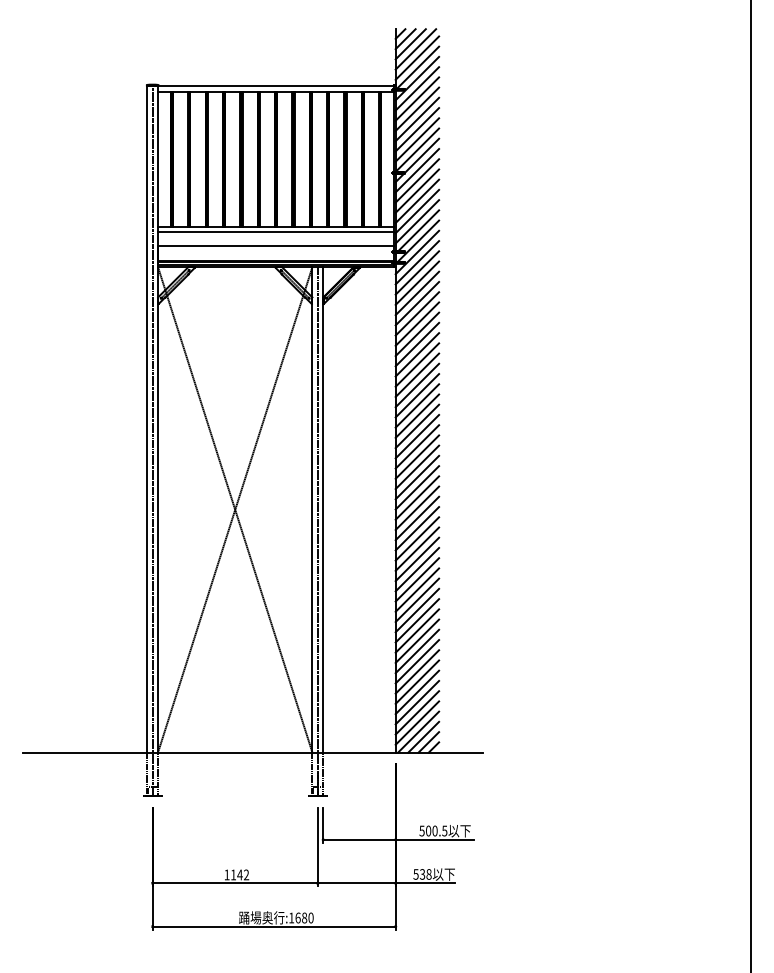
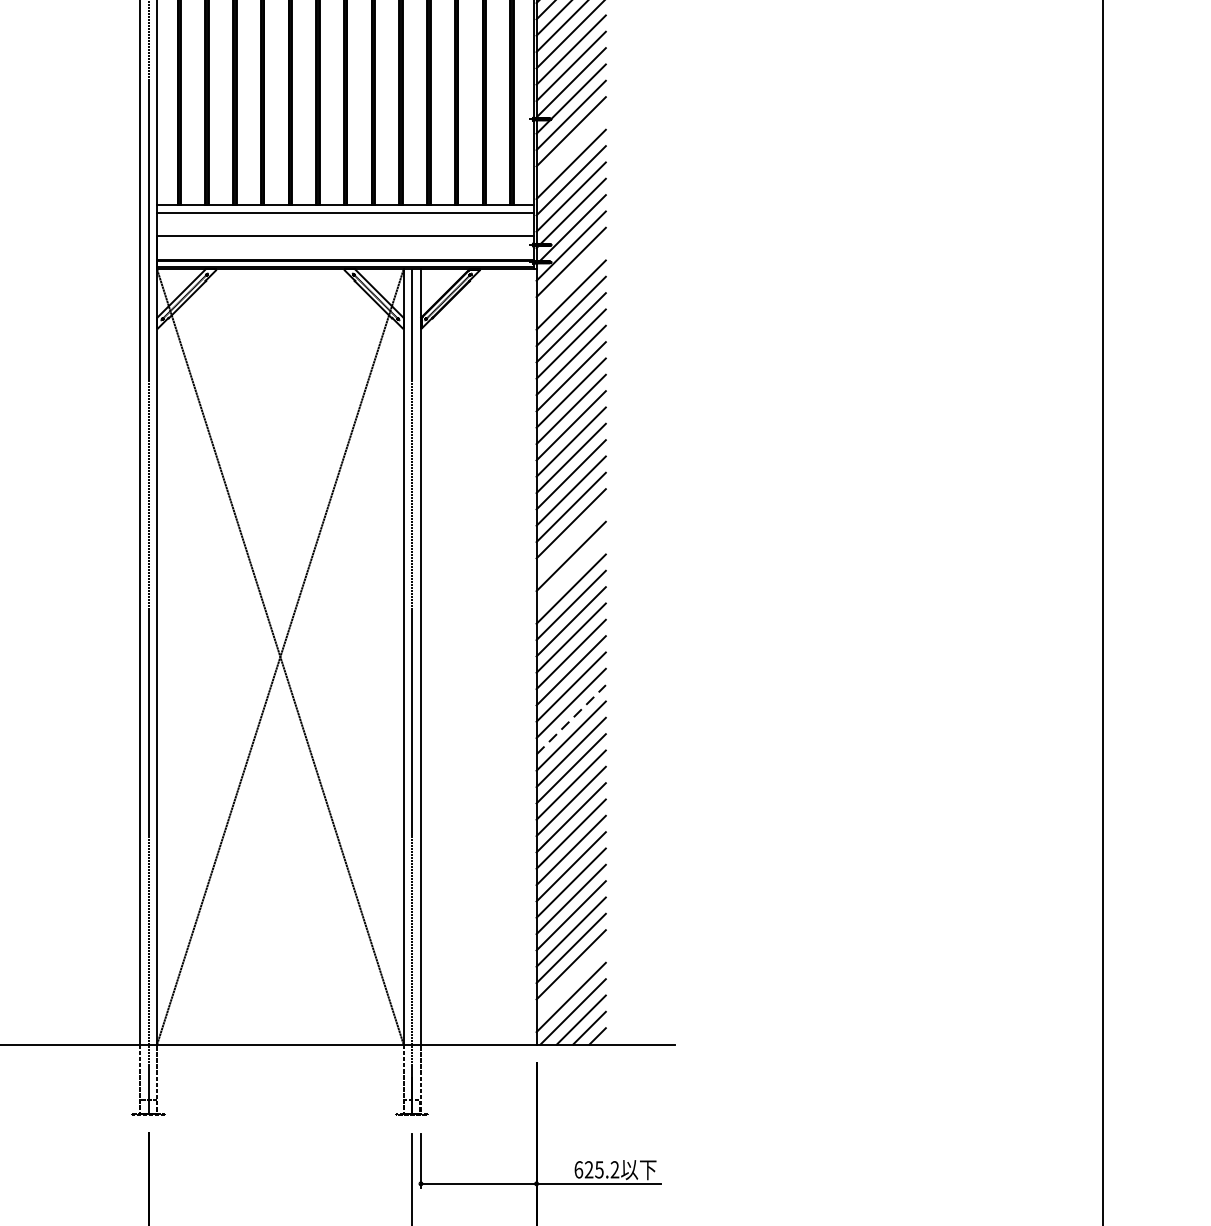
line: (417, 190) -> (571, 147), removed
line: (417, 272) -> (571, 277), removed
line: (417, 436) -> (571, 539), removed
line: (417, 456) -> (571, 571), removed
line: (417, 549) -> (571, 720), solid -> dashed
line: (417, 712) -> (571, 980), removed
text: (433, 830) -> (596, 1168), 500.5 -> 625.2

